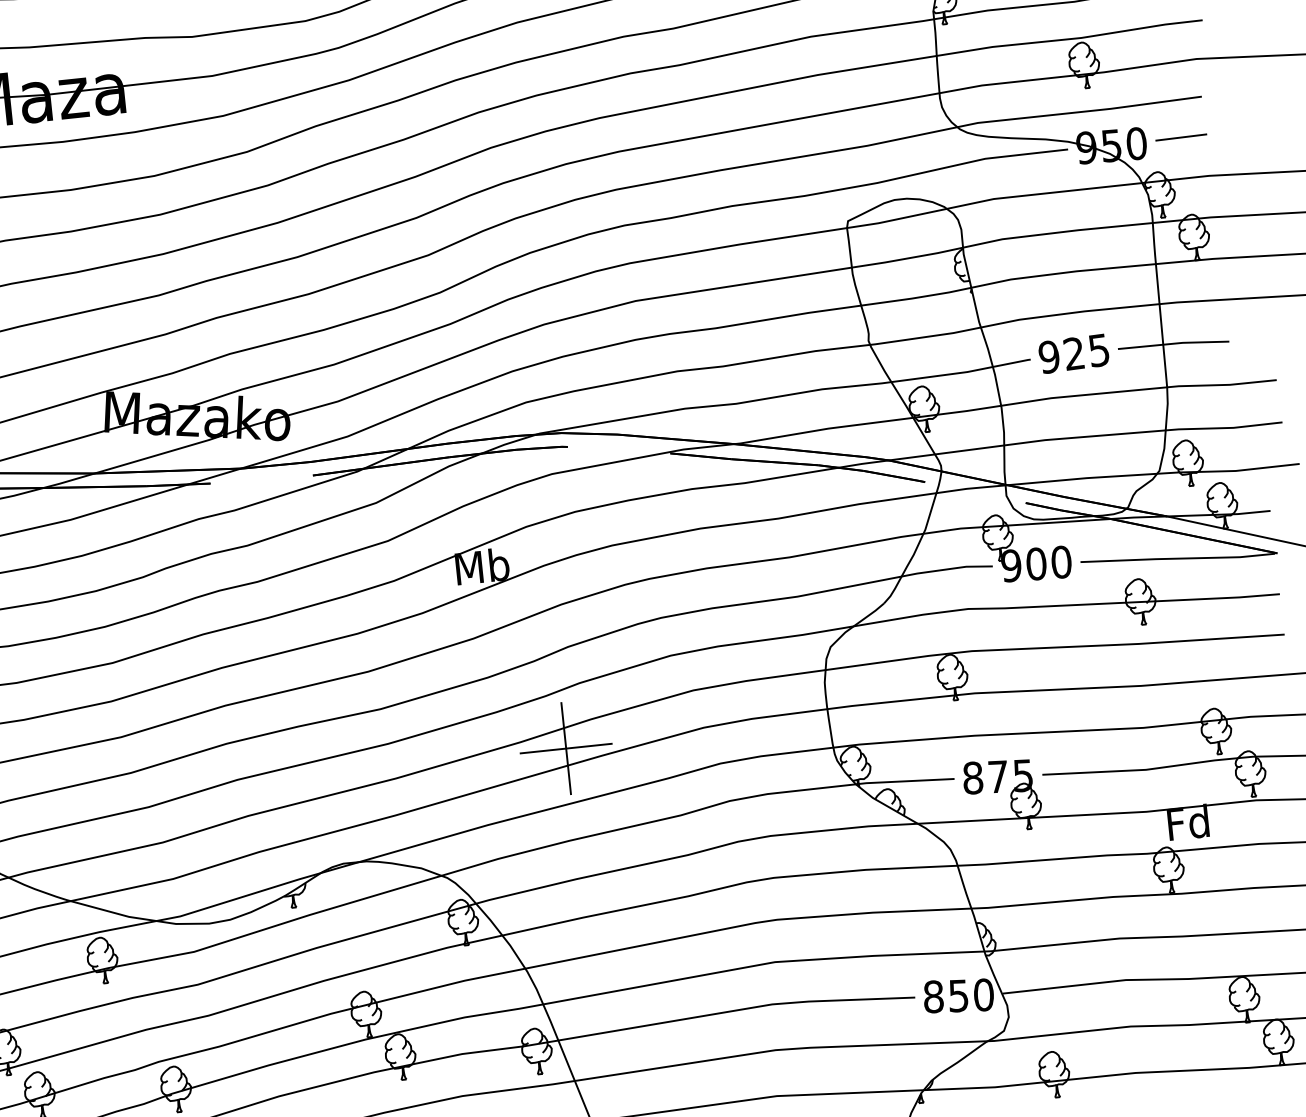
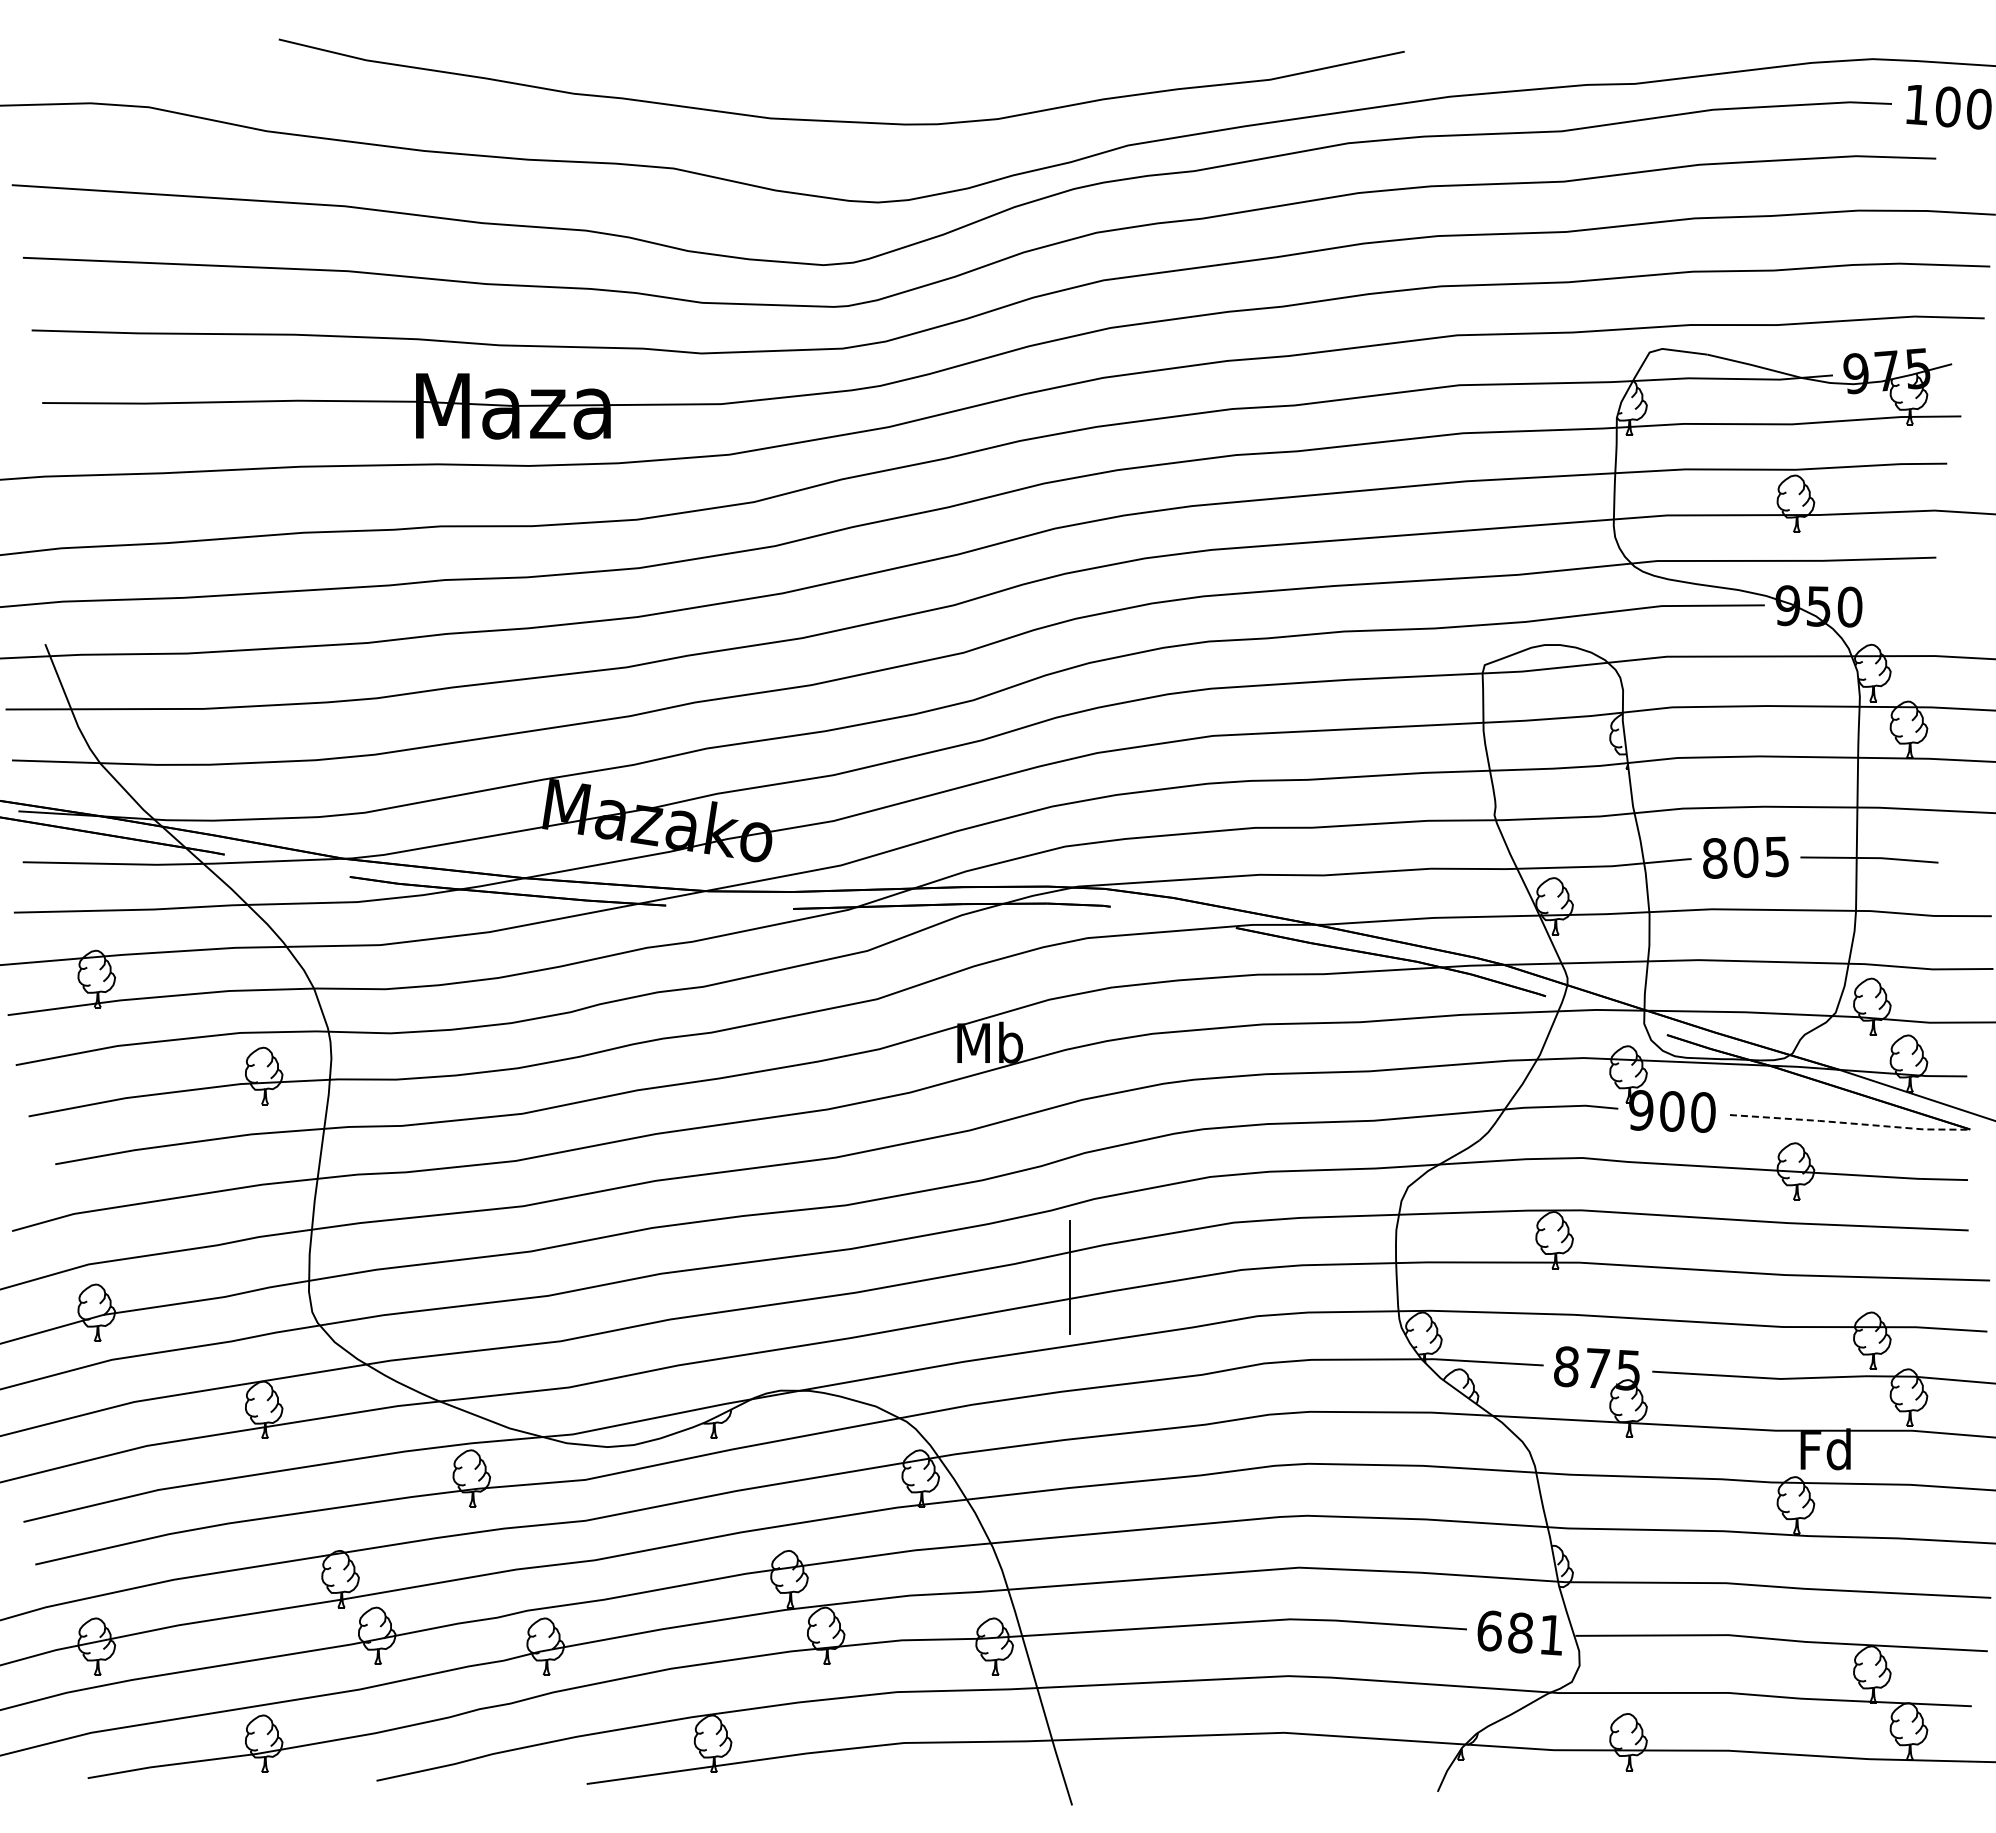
line: (1181, 136) -> (1905, 604), removed
text: (1061, 355) -> (1730, 858), 925 -> 805
line: (1177, 558) -> (1846, 1123), solid -> dashed
line: (566, 748) -> (1069, 1277), removed
text: (958, 995) -> (1520, 1632), 850 -> 681

